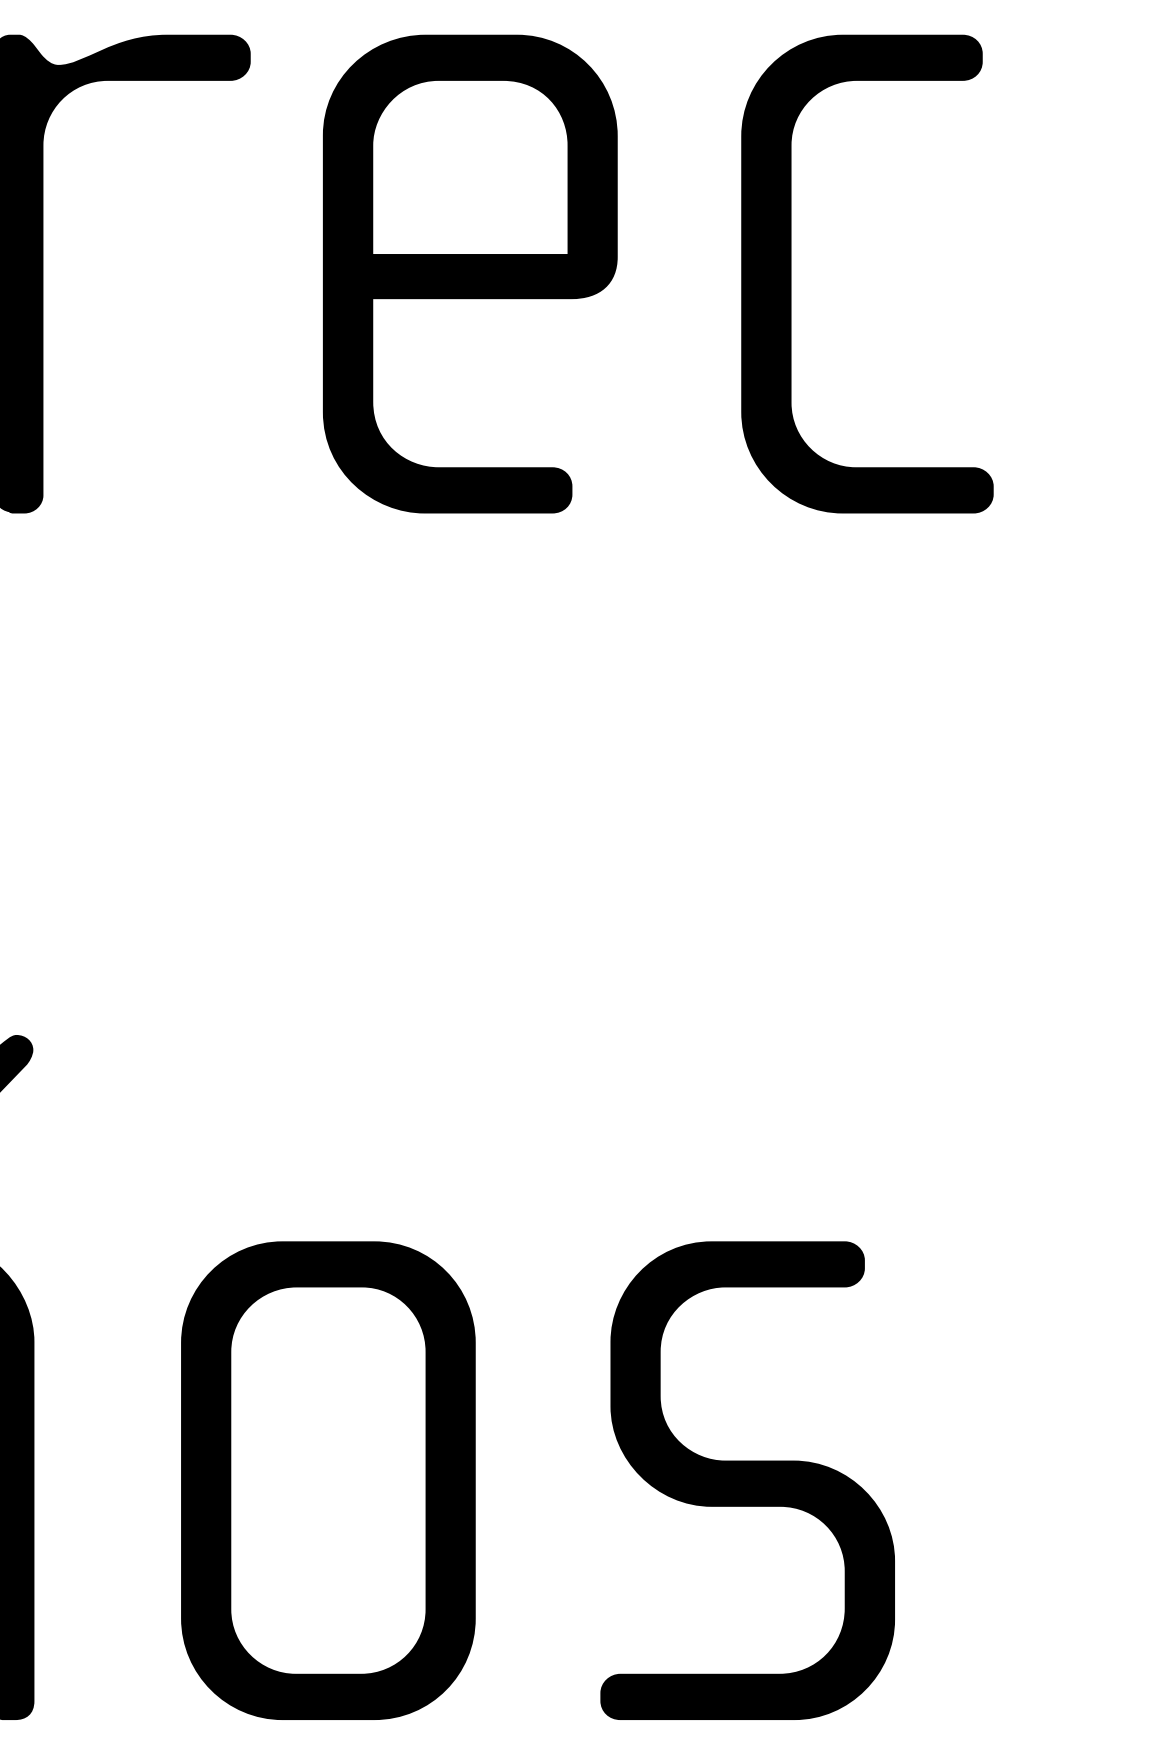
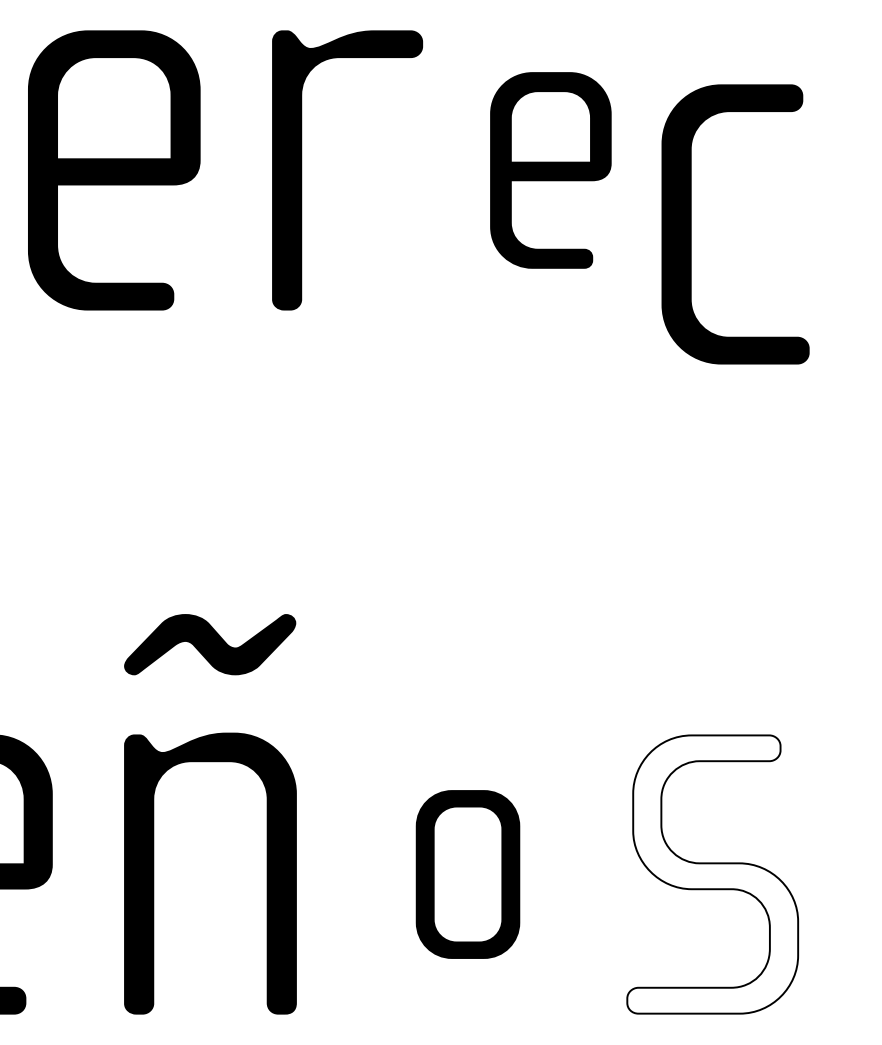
part: (469, 274) -> (550, 170), size x0.7
part: (791, 274) -> (691, 224), moved
part: (327, 1480) -> (467, 874), size x0.6
fill: (747, 1480) -> (712, 874), removed

